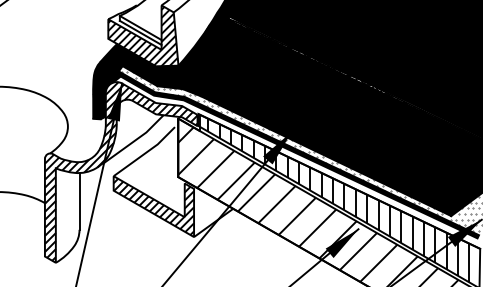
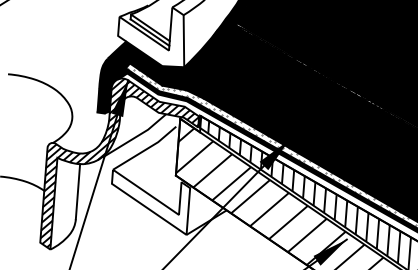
hatch: (143, 36) -> (152, 36), removed
hatch: (153, 206) -> (149, 202), removed

